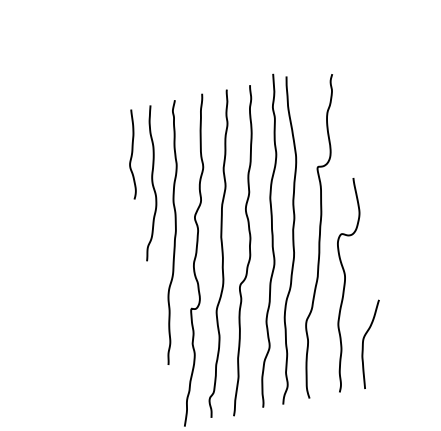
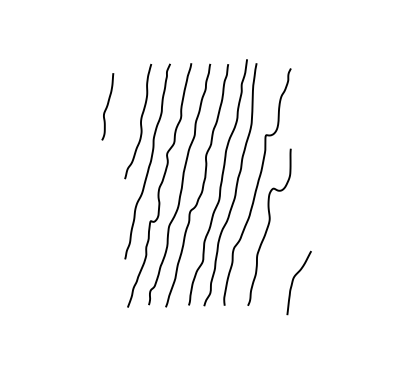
curve: (132, 154) -> (107, 106), moved
curve: (364, 345) -> (293, 282), moved

